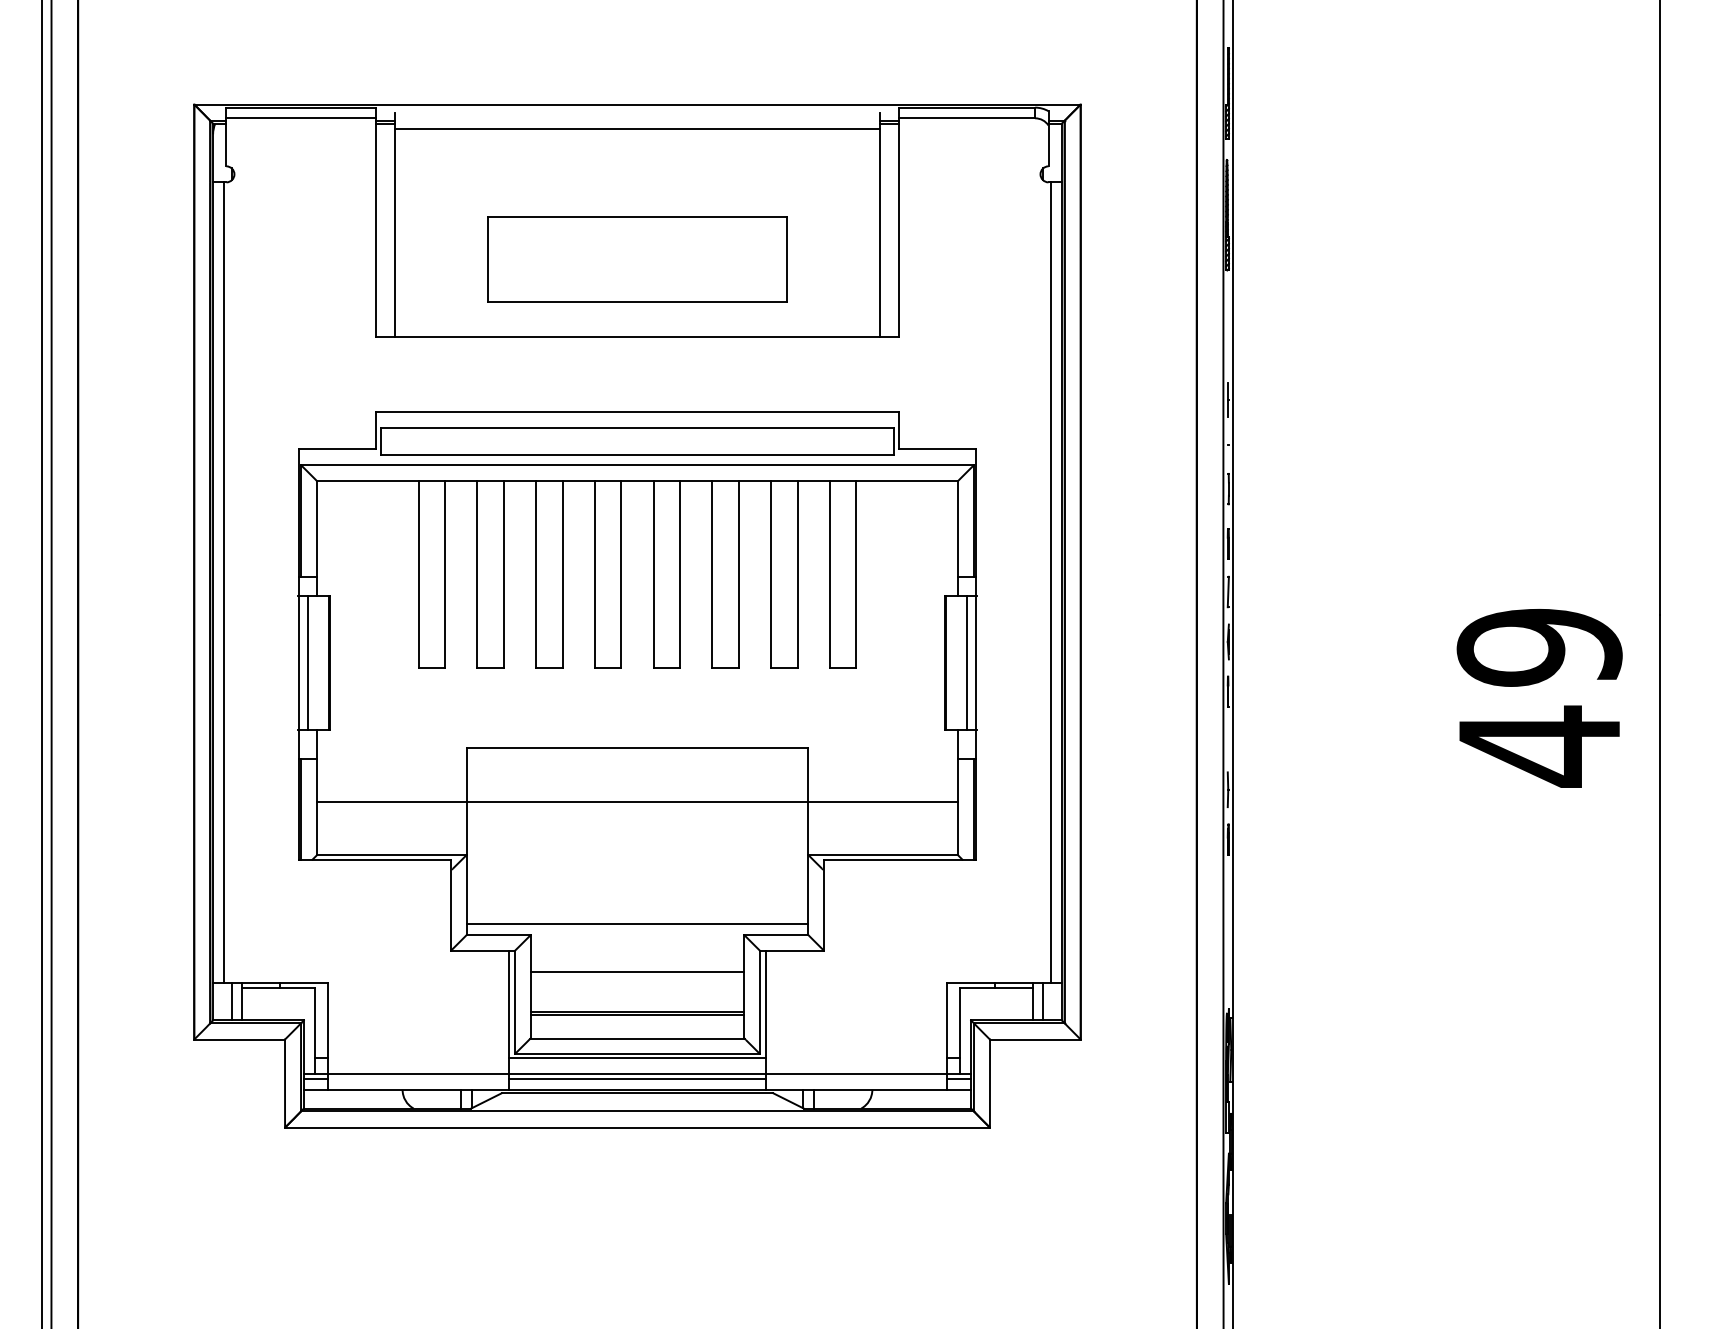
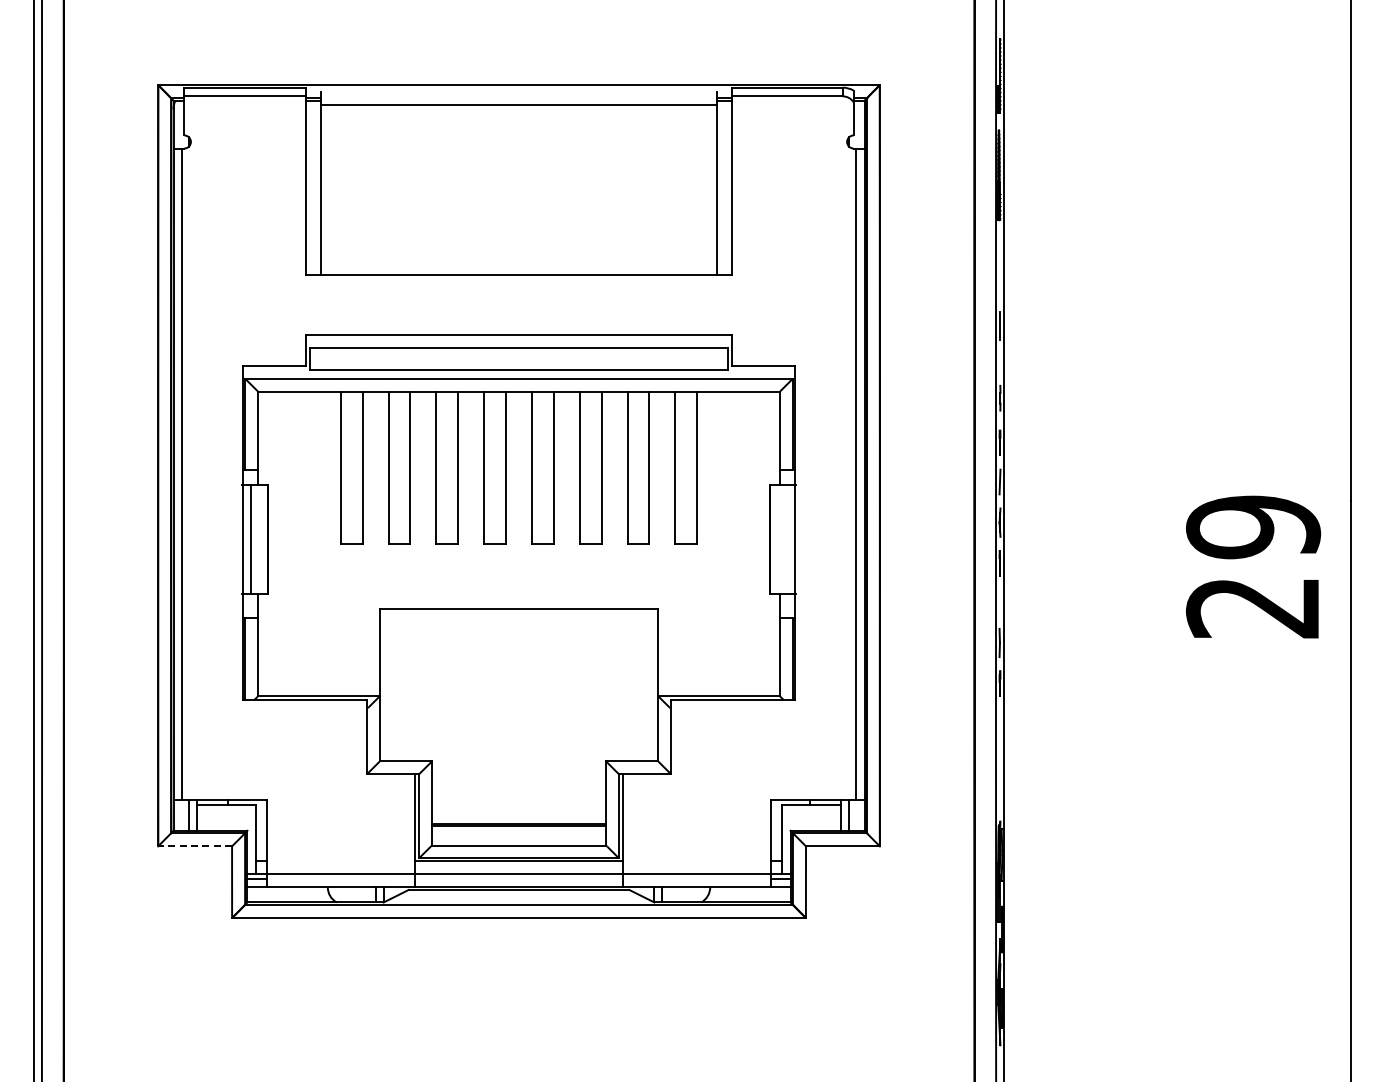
part: (636, 259) -> (518, 211), removed
line: (967, 662) -> (787, 539), removed
text: (1538, 746) -> (1252, 607), 49 -> 29
line: (636, 801) -> (518, 652), removed
line: (636, 924) -> (518, 752), removed
line: (636, 972) -> (518, 791), removed
line: (240, 1039) -> (195, 846), solid -> dashed
line: (636, 1079) -> (518, 878), removed

